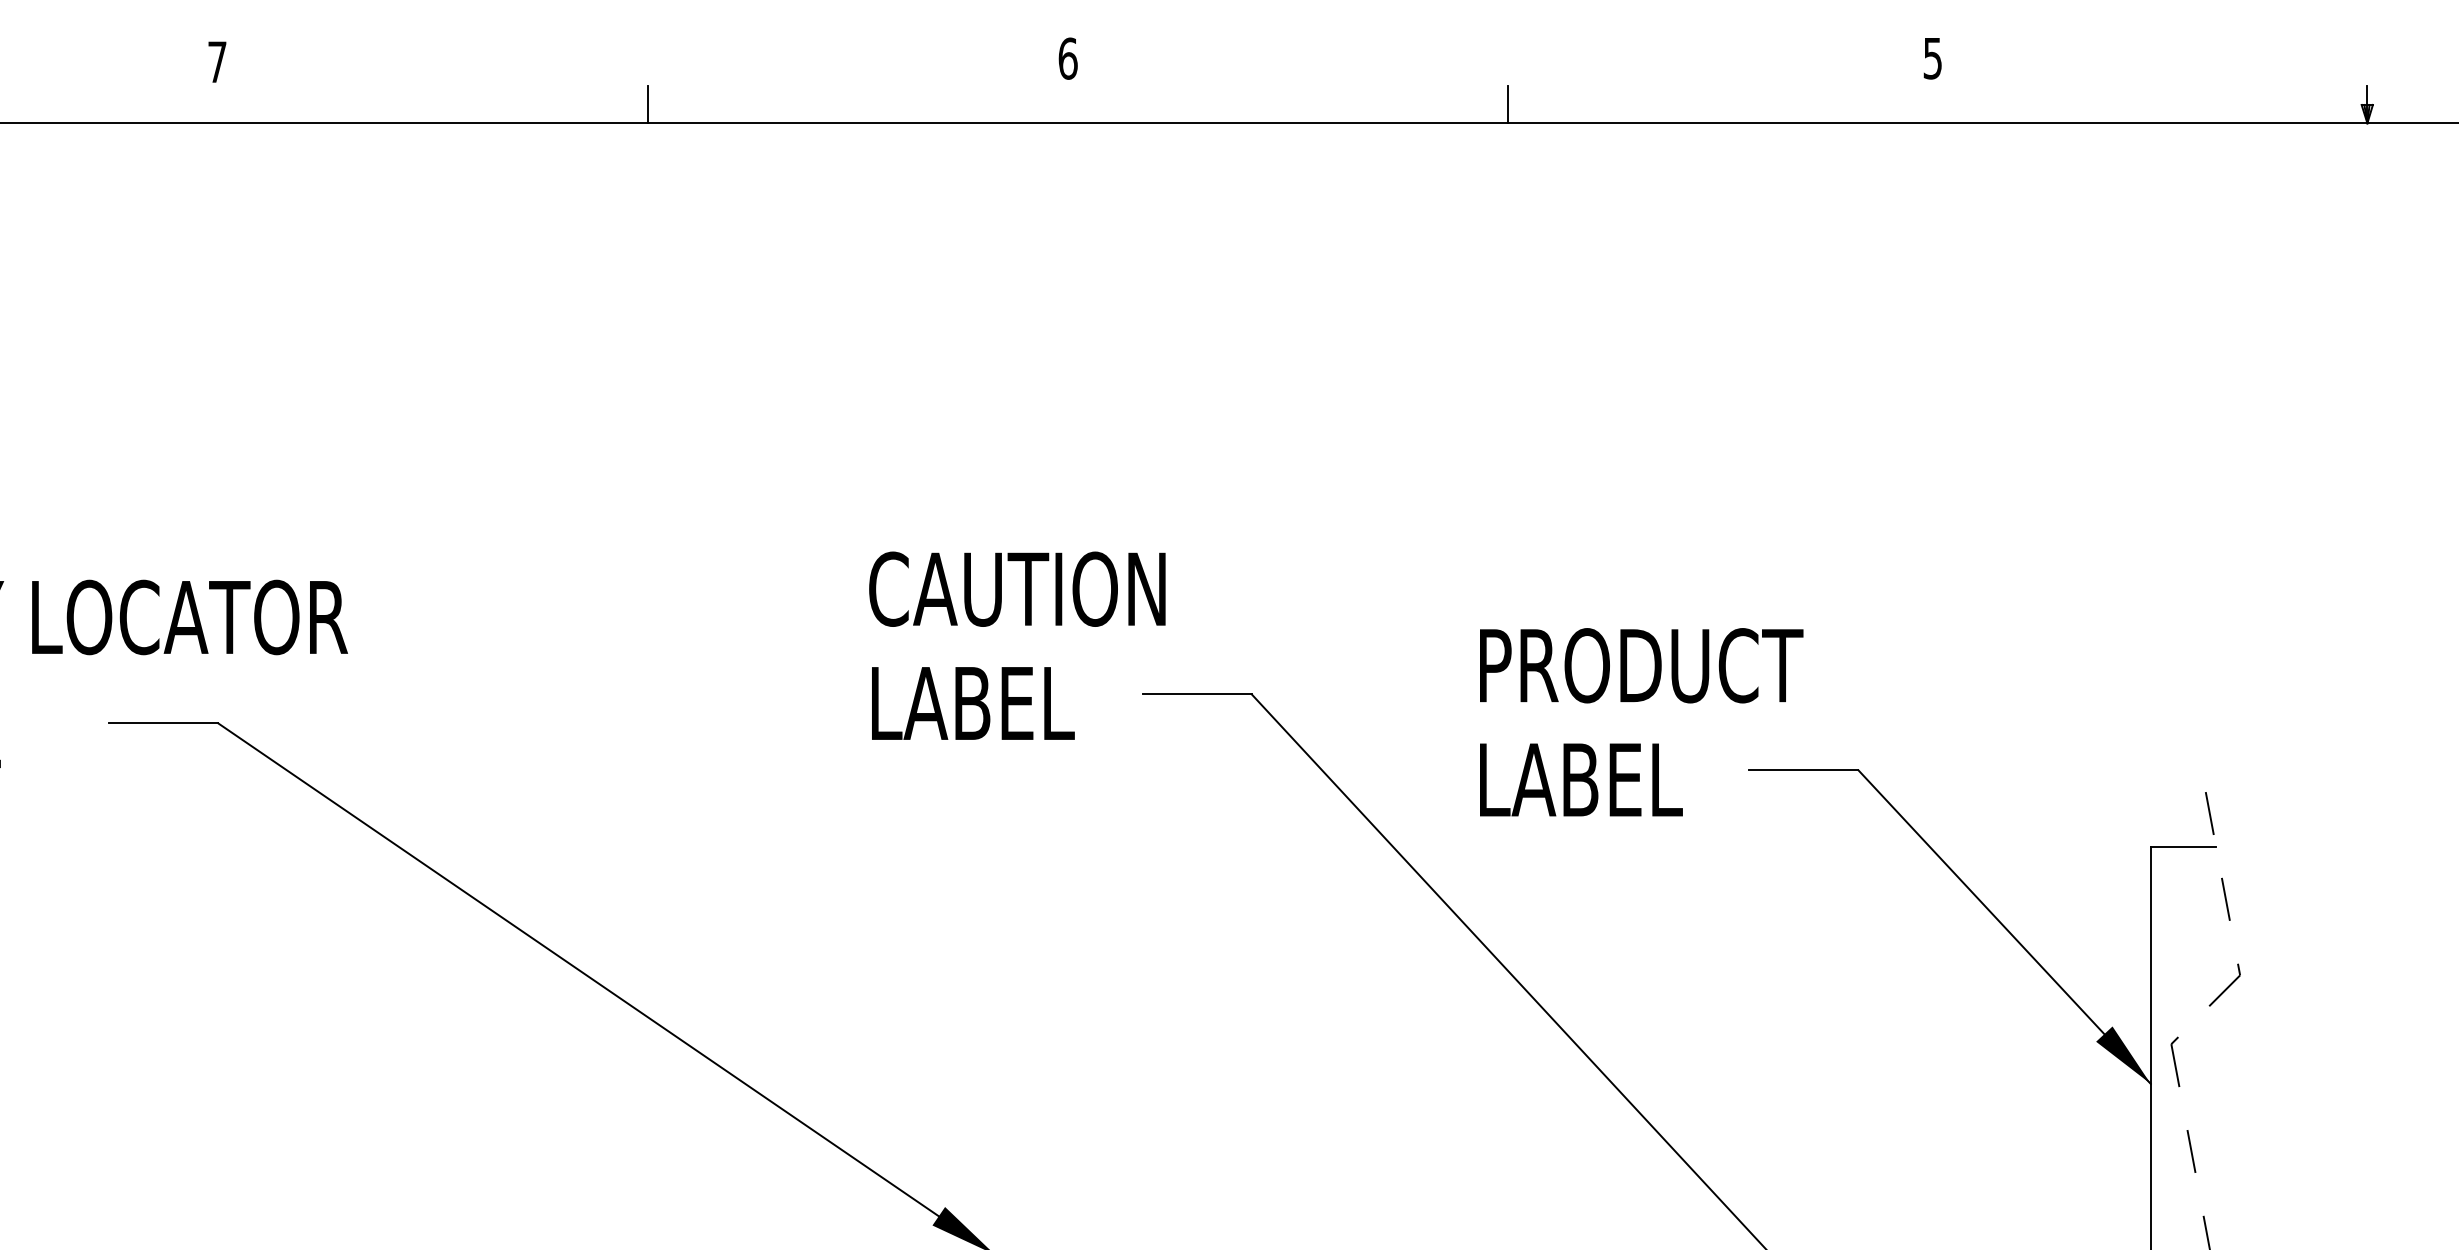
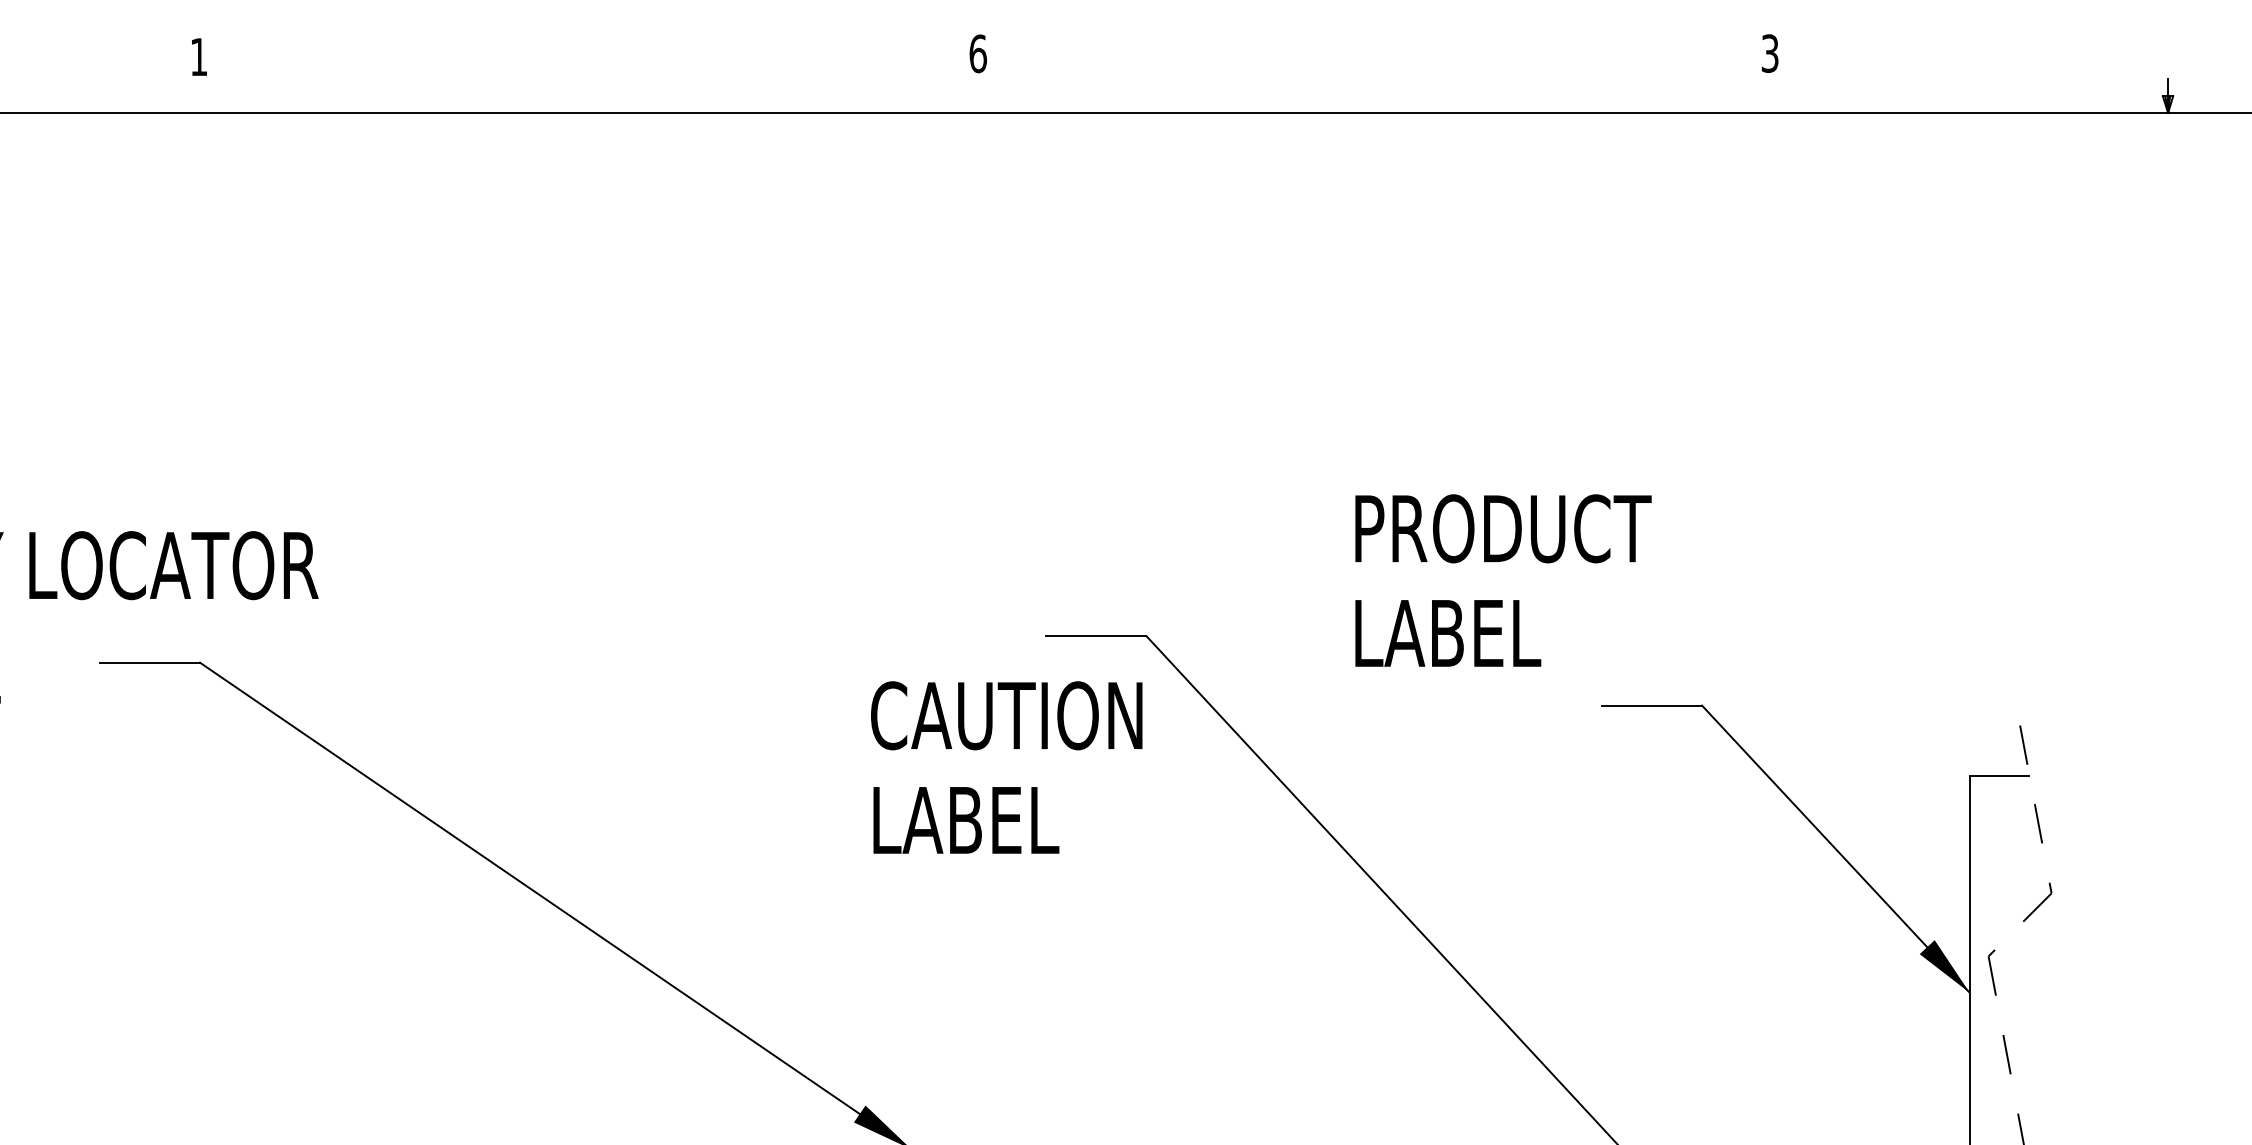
text: (1933, 58) -> (1770, 53), 5 -> 3
text: (217, 61) -> (199, 56), 7 -> 1
line: (648, 104) -> (593, 95), removed
line: (1507, 104) -> (1380, 95), removed
text: (1017, 645) -> (1006, 767), moved
text: (1641, 722) -> (1503, 580), moved

